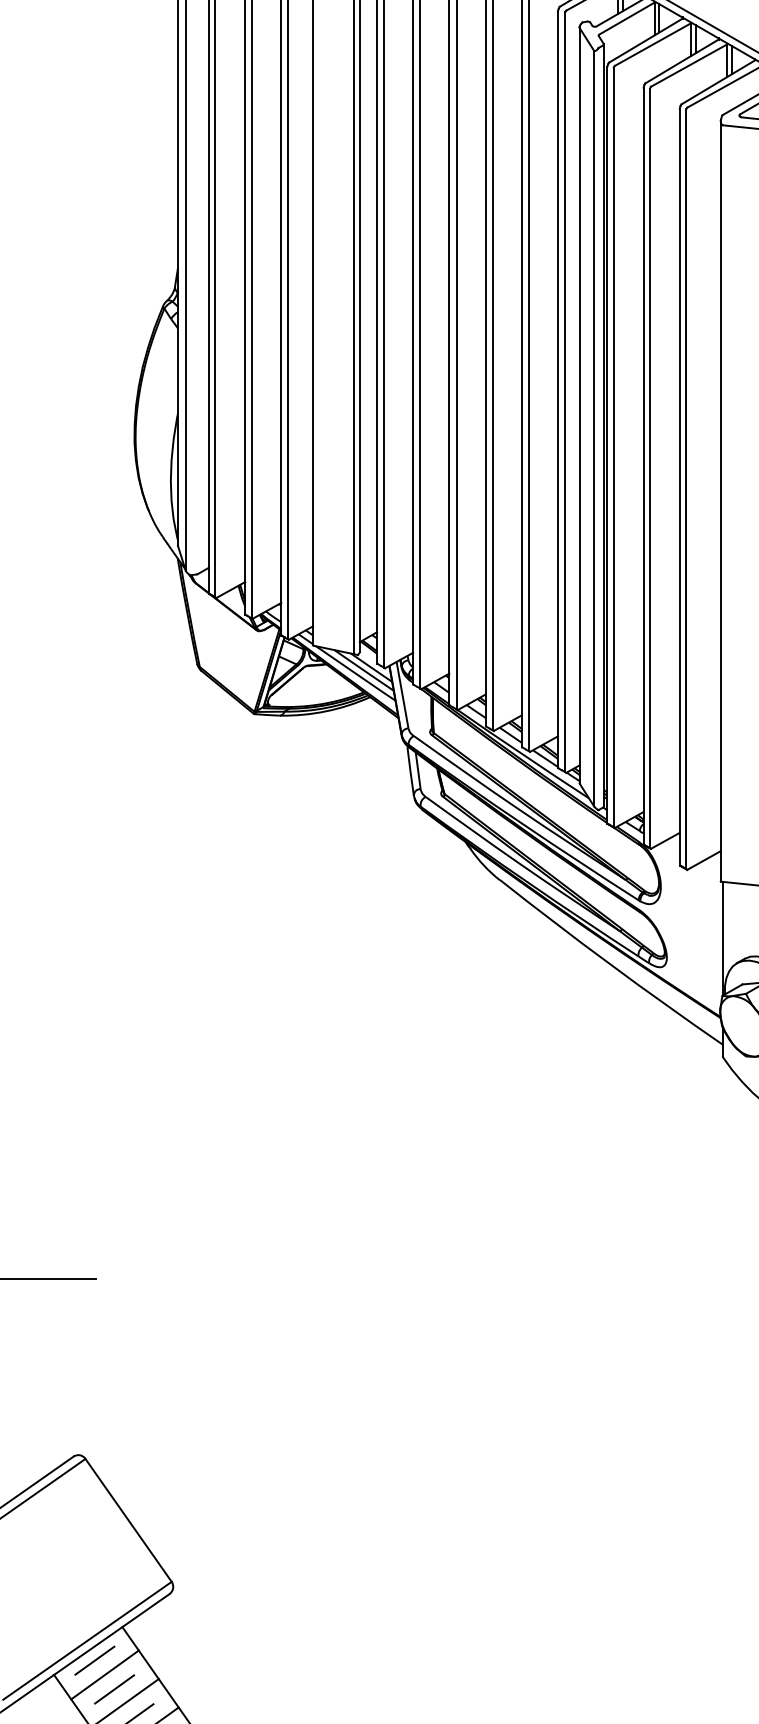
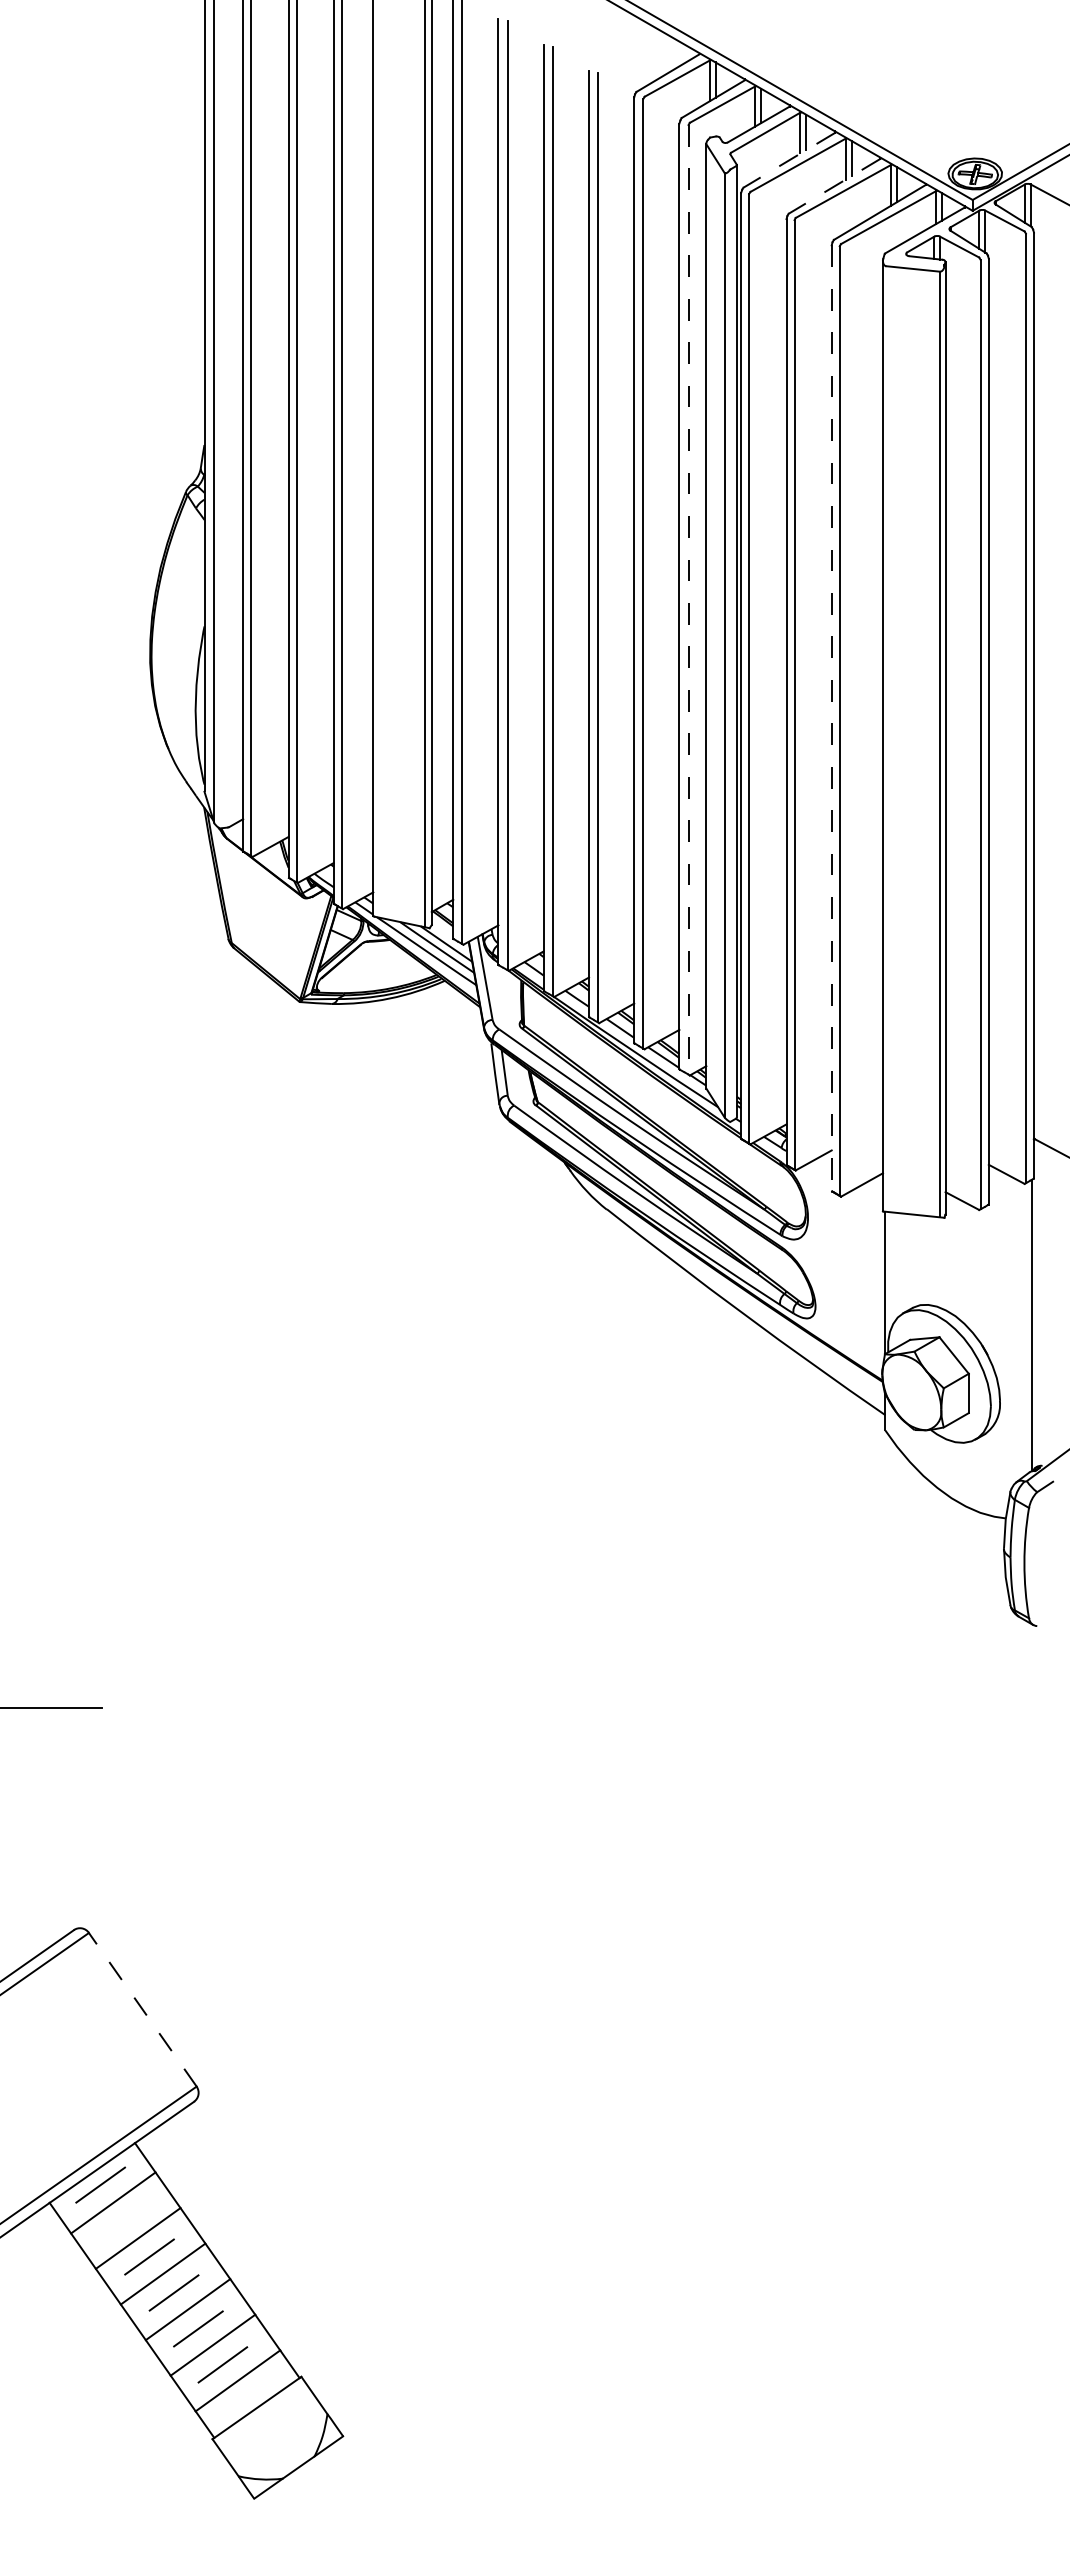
line: (646, 40) -> (789, 160), solid -> dashed
line: (682, 61) -> (834, 186), solid -> dashed
line: (565, 392) -> (688, 599), solid -> dashed
line: (679, 487) -> (831, 718), solid -> dashed
line: (128, 1520) -> (142, 2009), solid -> dashed
line: (113, 1689) -> (124, 2220), removed

